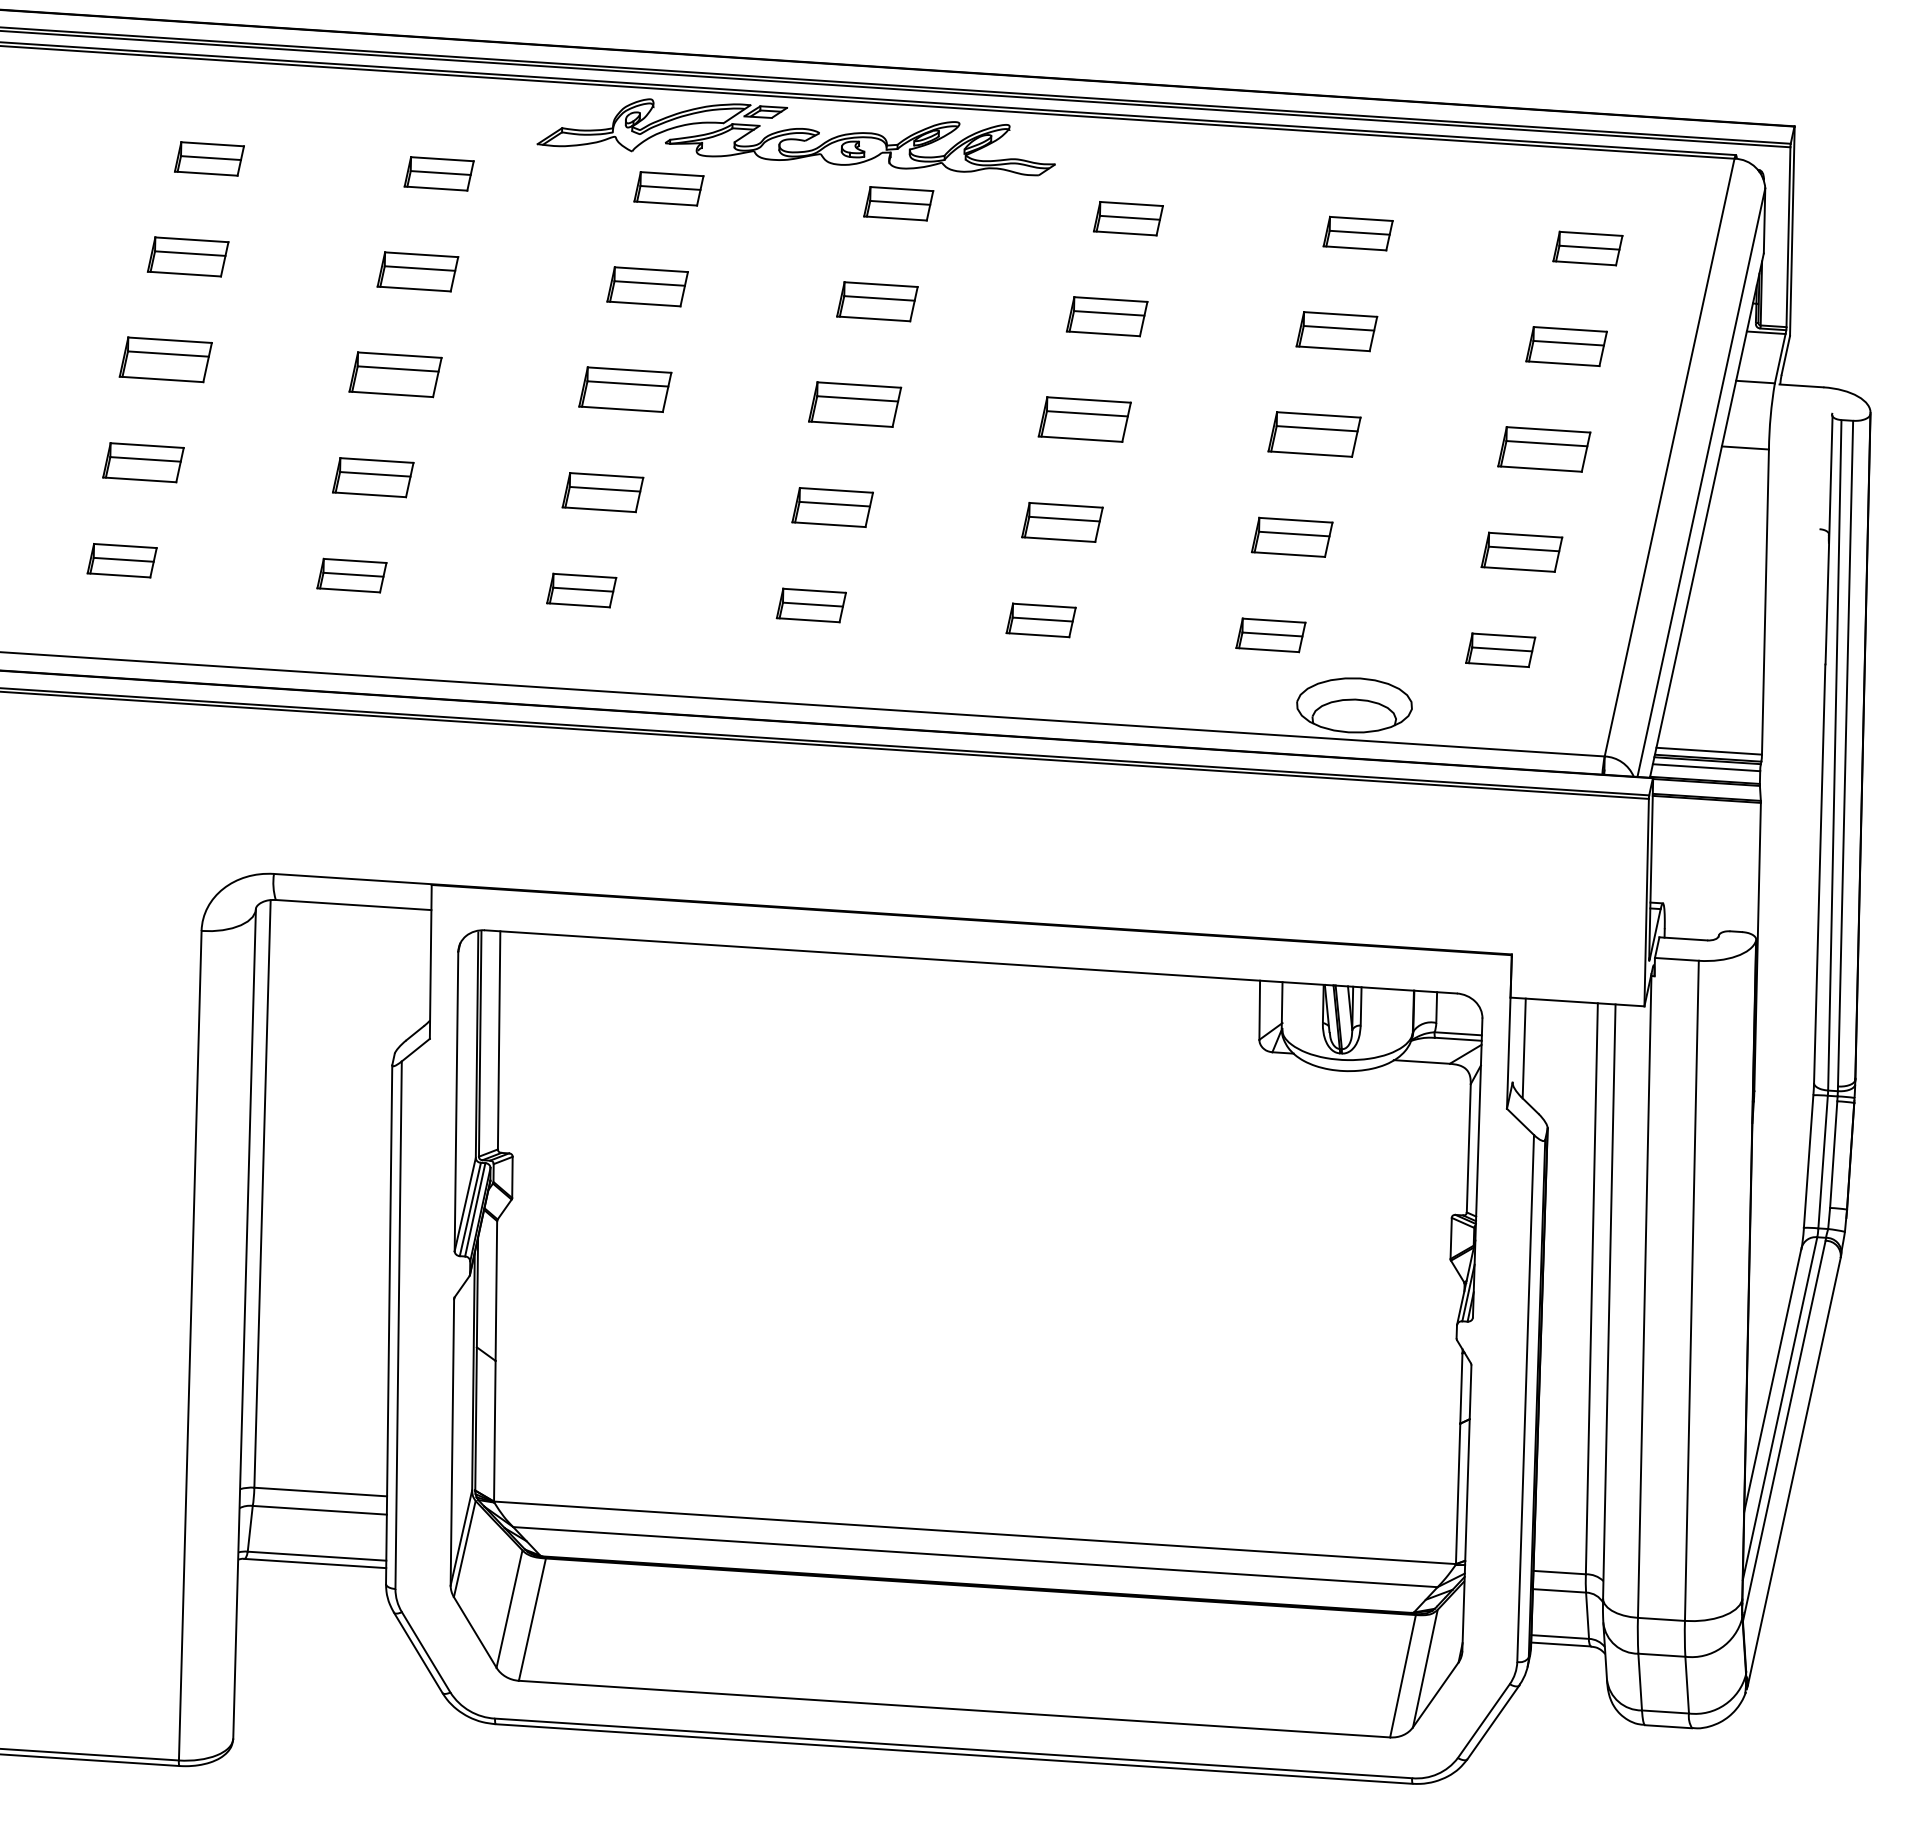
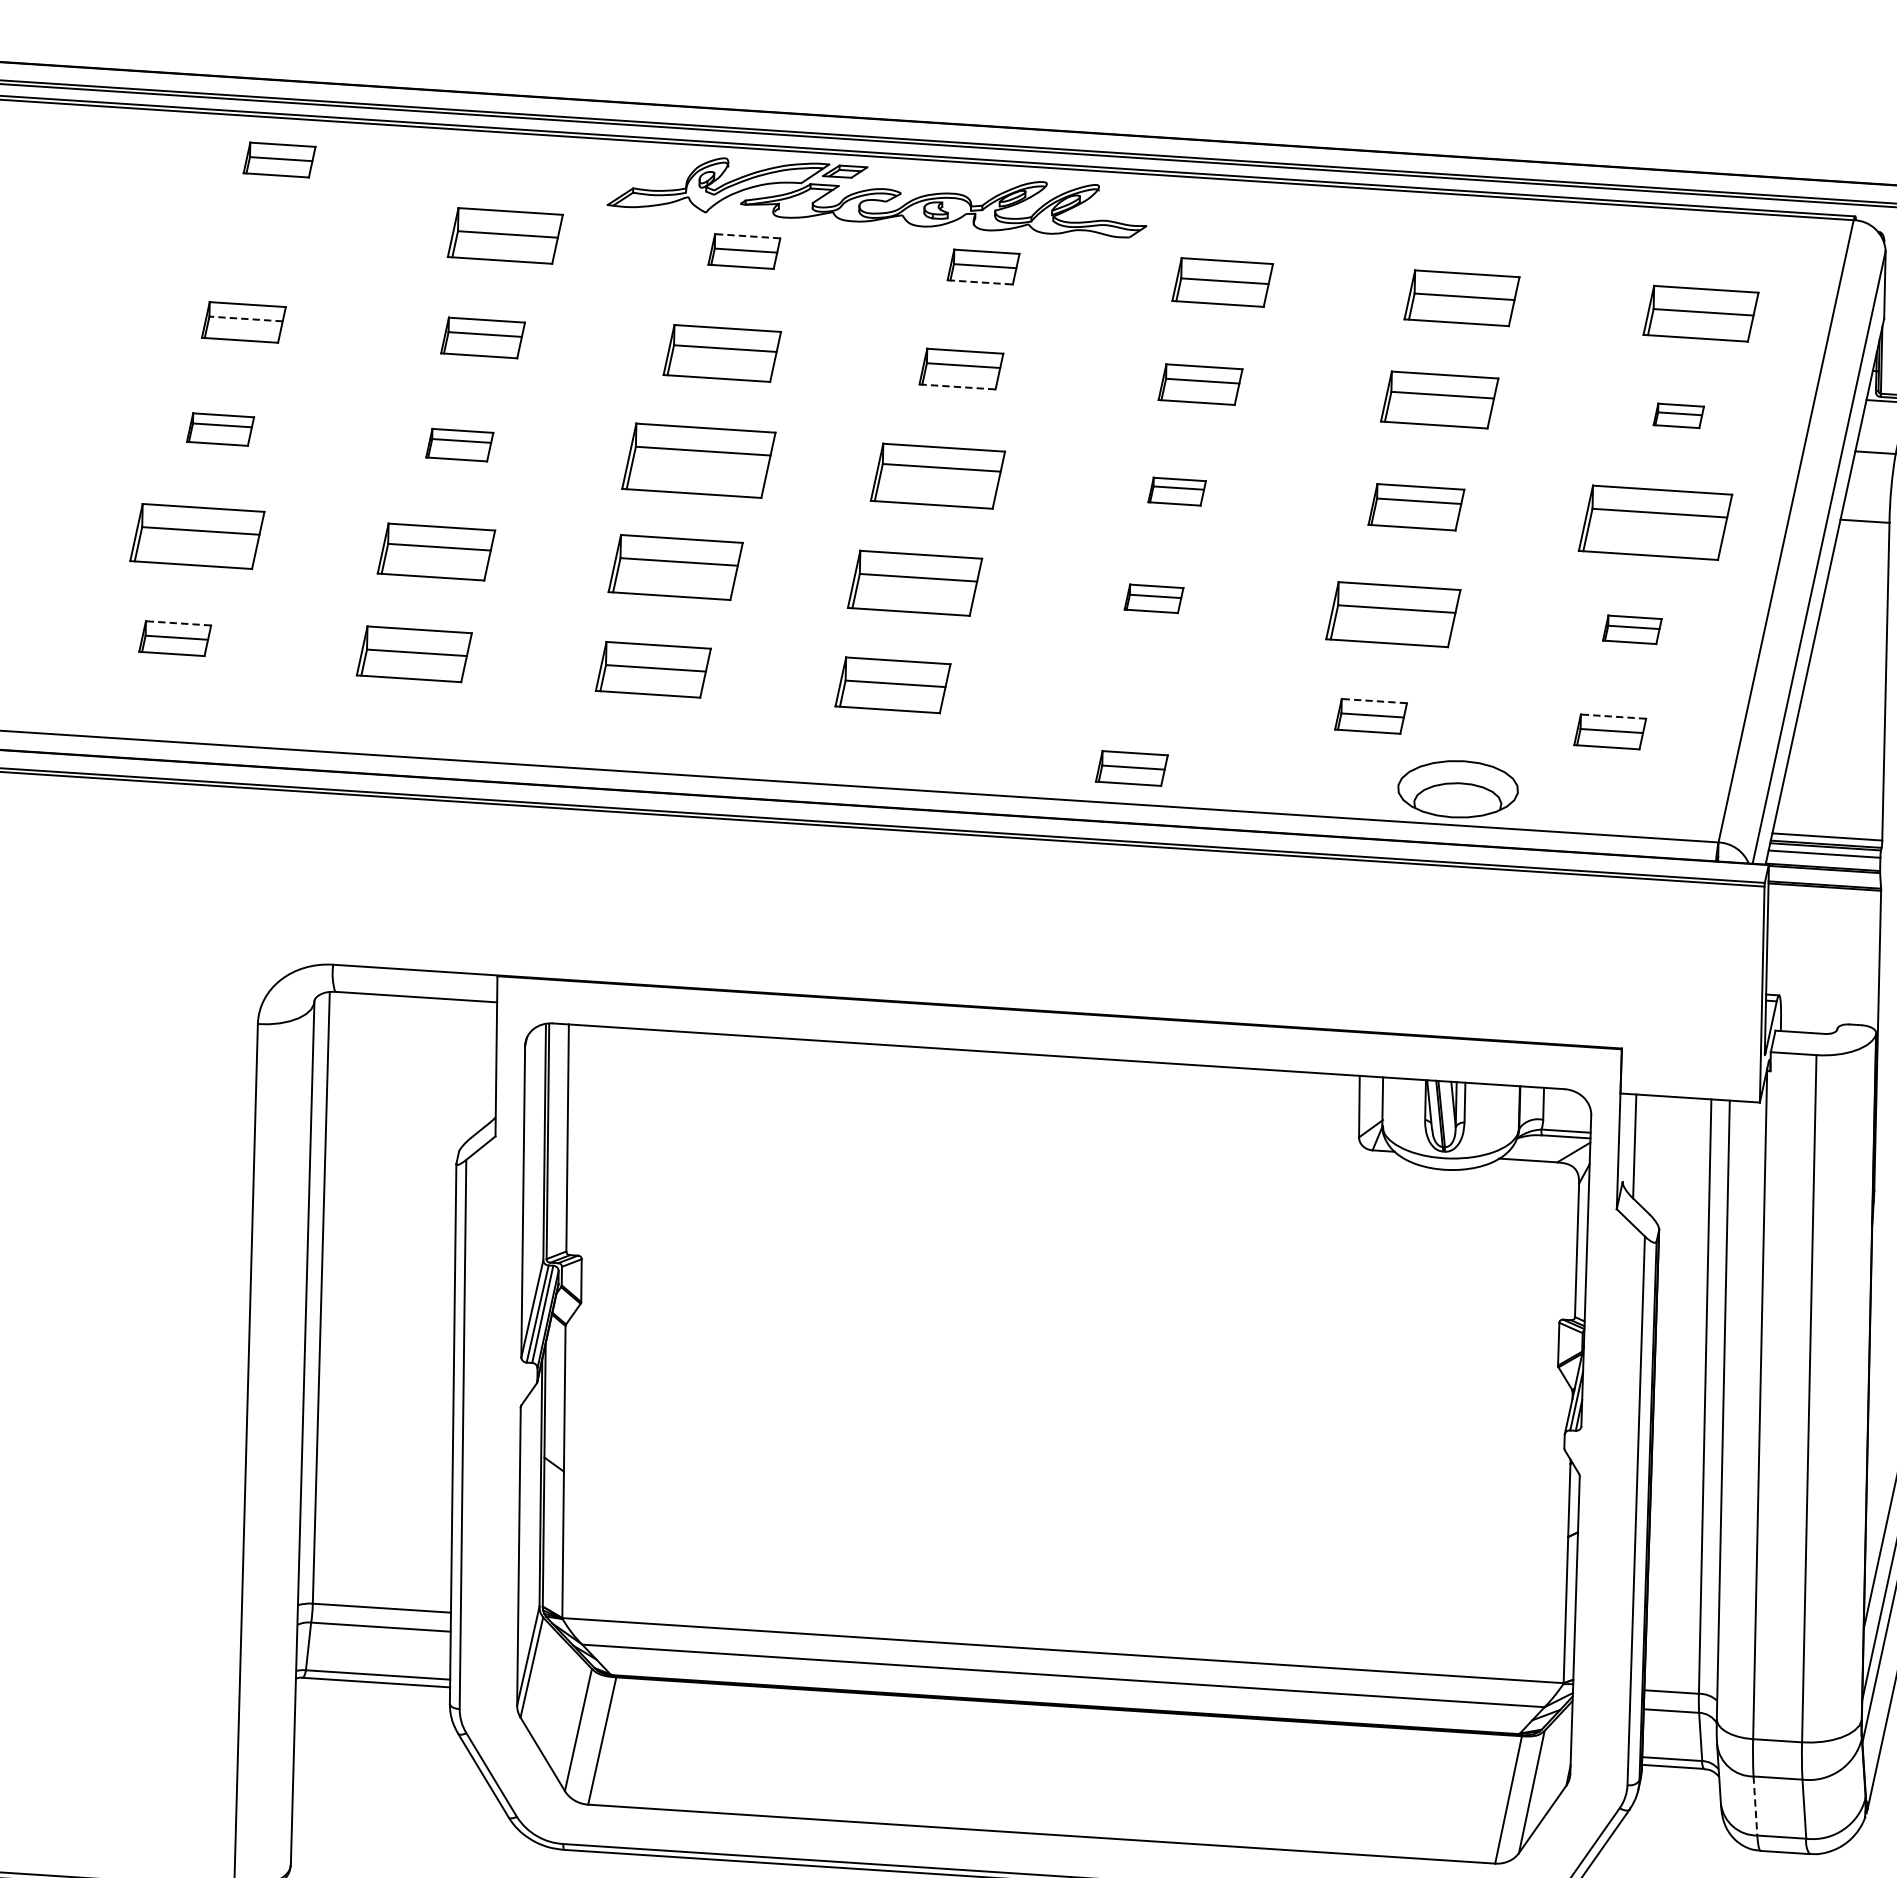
part: (209, 158) -> (279, 159), moved
part: (438, 173) -> (504, 235), size x1.6
line: (671, 174) -> (747, 236), solid -> dashed
line: (896, 218) -> (981, 282), solid -> dashed
part: (1128, 218) -> (1222, 282), size x1.4
part: (1357, 233) -> (1461, 298), size x1.6
part: (1587, 248) -> (1700, 313), size x1.6
line: (189, 253) -> (245, 318), solid -> dashed
part: (647, 286) -> (722, 353), size x1.4
line: (873, 318) -> (957, 386), solid -> dashed
part: (1336, 331) -> (1439, 400), size x1.4
part: (1566, 346) -> (1678, 415), size x0.6
part: (165, 359) -> (220, 429), size x0.7
part: (395, 374) -> (459, 444), size x0.7
part: (625, 389) -> (699, 460), size x1.6
part: (855, 404) -> (938, 476), size x1.4
part: (1084, 419) -> (1176, 491), size x0.6
part: (1544, 449) -> (1655, 522), size x1.6
part: (143, 462) -> (197, 536), size x1.6
part: (373, 477) -> (436, 552), size x1.4
part: (602, 492) -> (675, 567), size x1.6
part: (832, 507) -> (914, 583), size x1.6
part: (1062, 522) -> (1154, 598), size x0.7
part: (1291, 536) -> (1392, 613), size x1.6
line: (124, 545) -> (177, 622), solid -> dashed
part: (1521, 551) -> (1631, 629), size x0.7
part: (351, 575) -> (413, 654), size x1.6
part: (581, 590) -> (653, 669), size x1.6
part: (810, 605) -> (891, 685), size x1.6
part: (1040, 620) -> (1131, 768), moved
line: (1273, 620) -> (1373, 700), solid -> dashed
line: (1503, 635) -> (1613, 716), solid -> dashed
line: (1640, 1682) -> (1755, 1806), solid -> dashed

